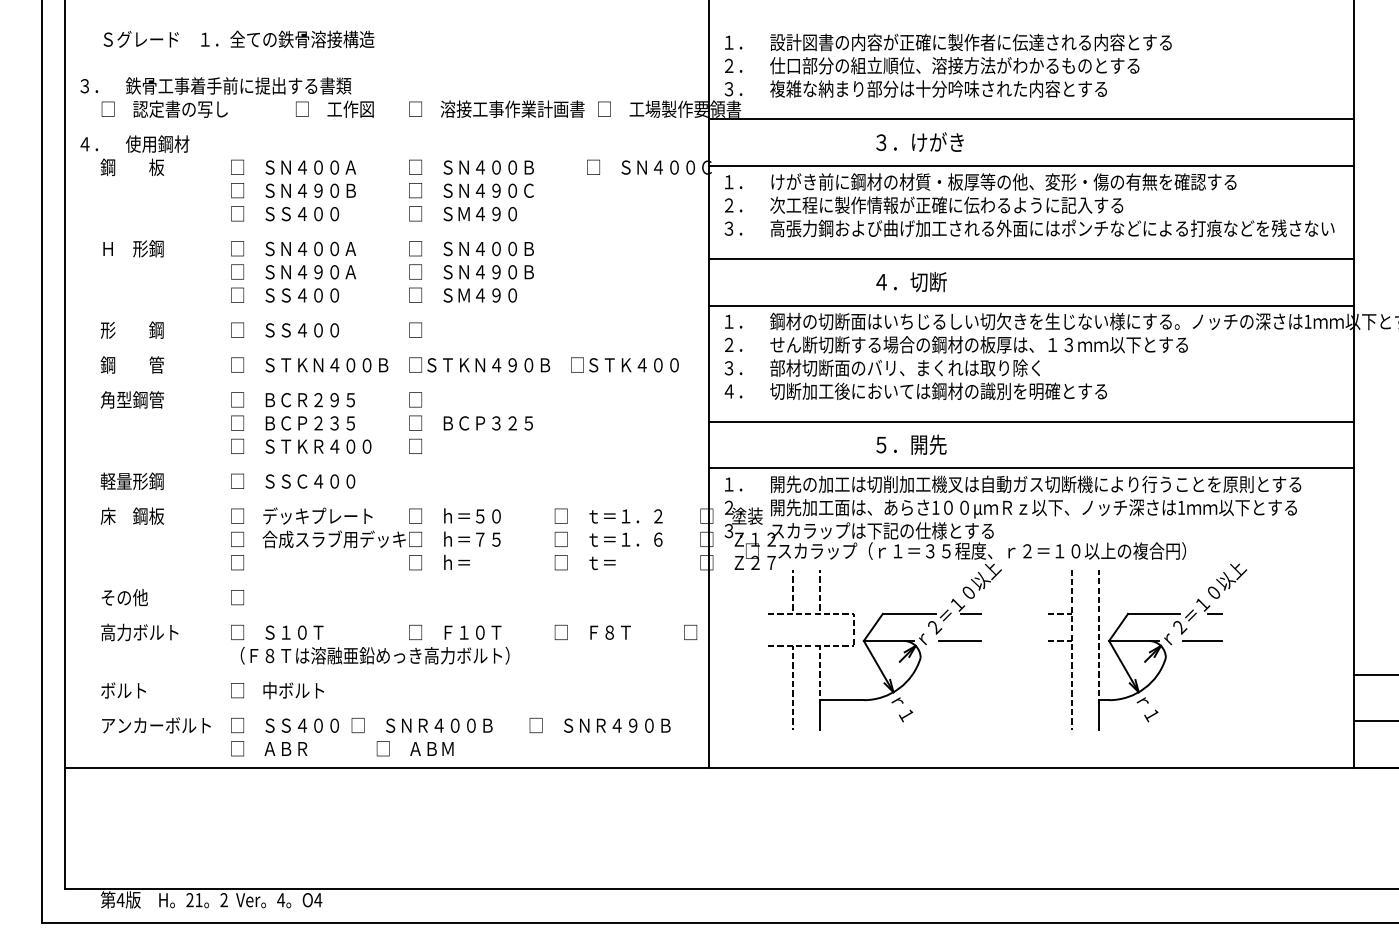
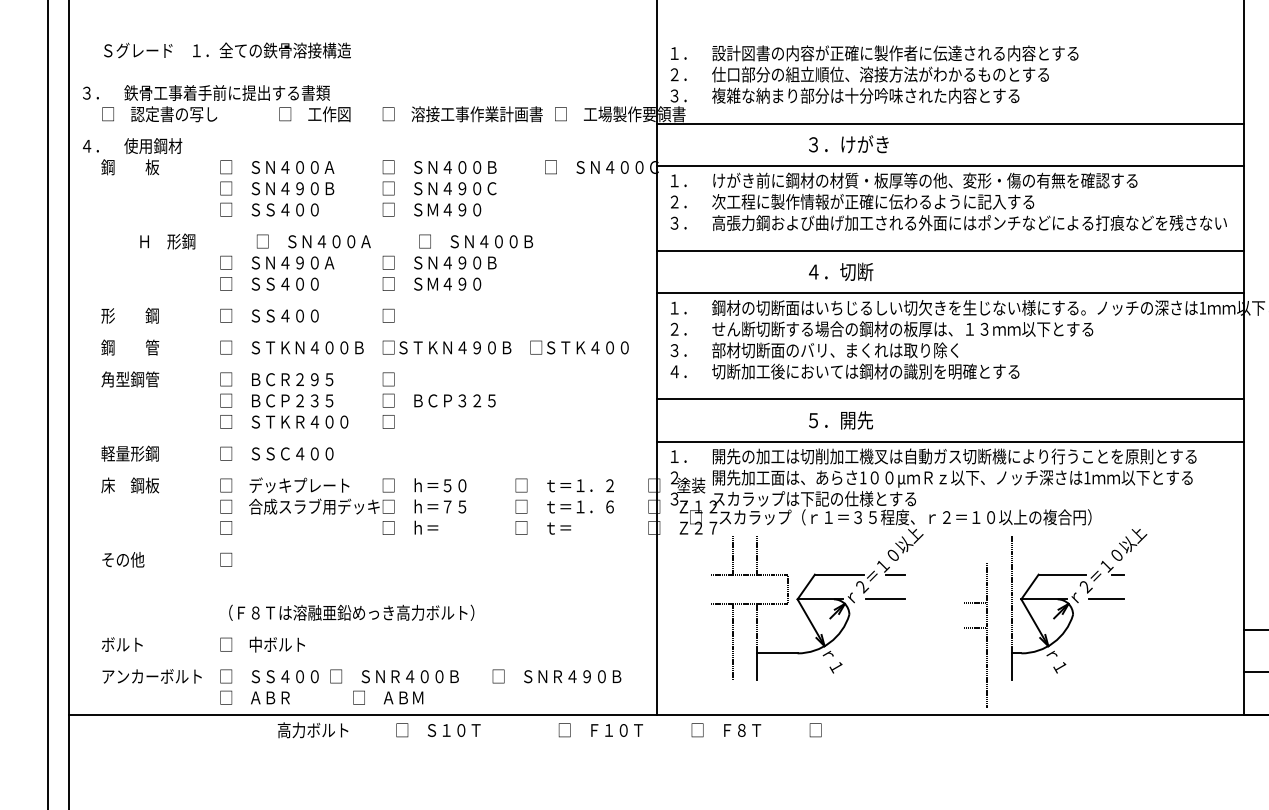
text: (318, 248) -> (336, 241), moved
text: (399, 632) -> (550, 730), moved
part: (1060, 641) -> (976, 628), moved

